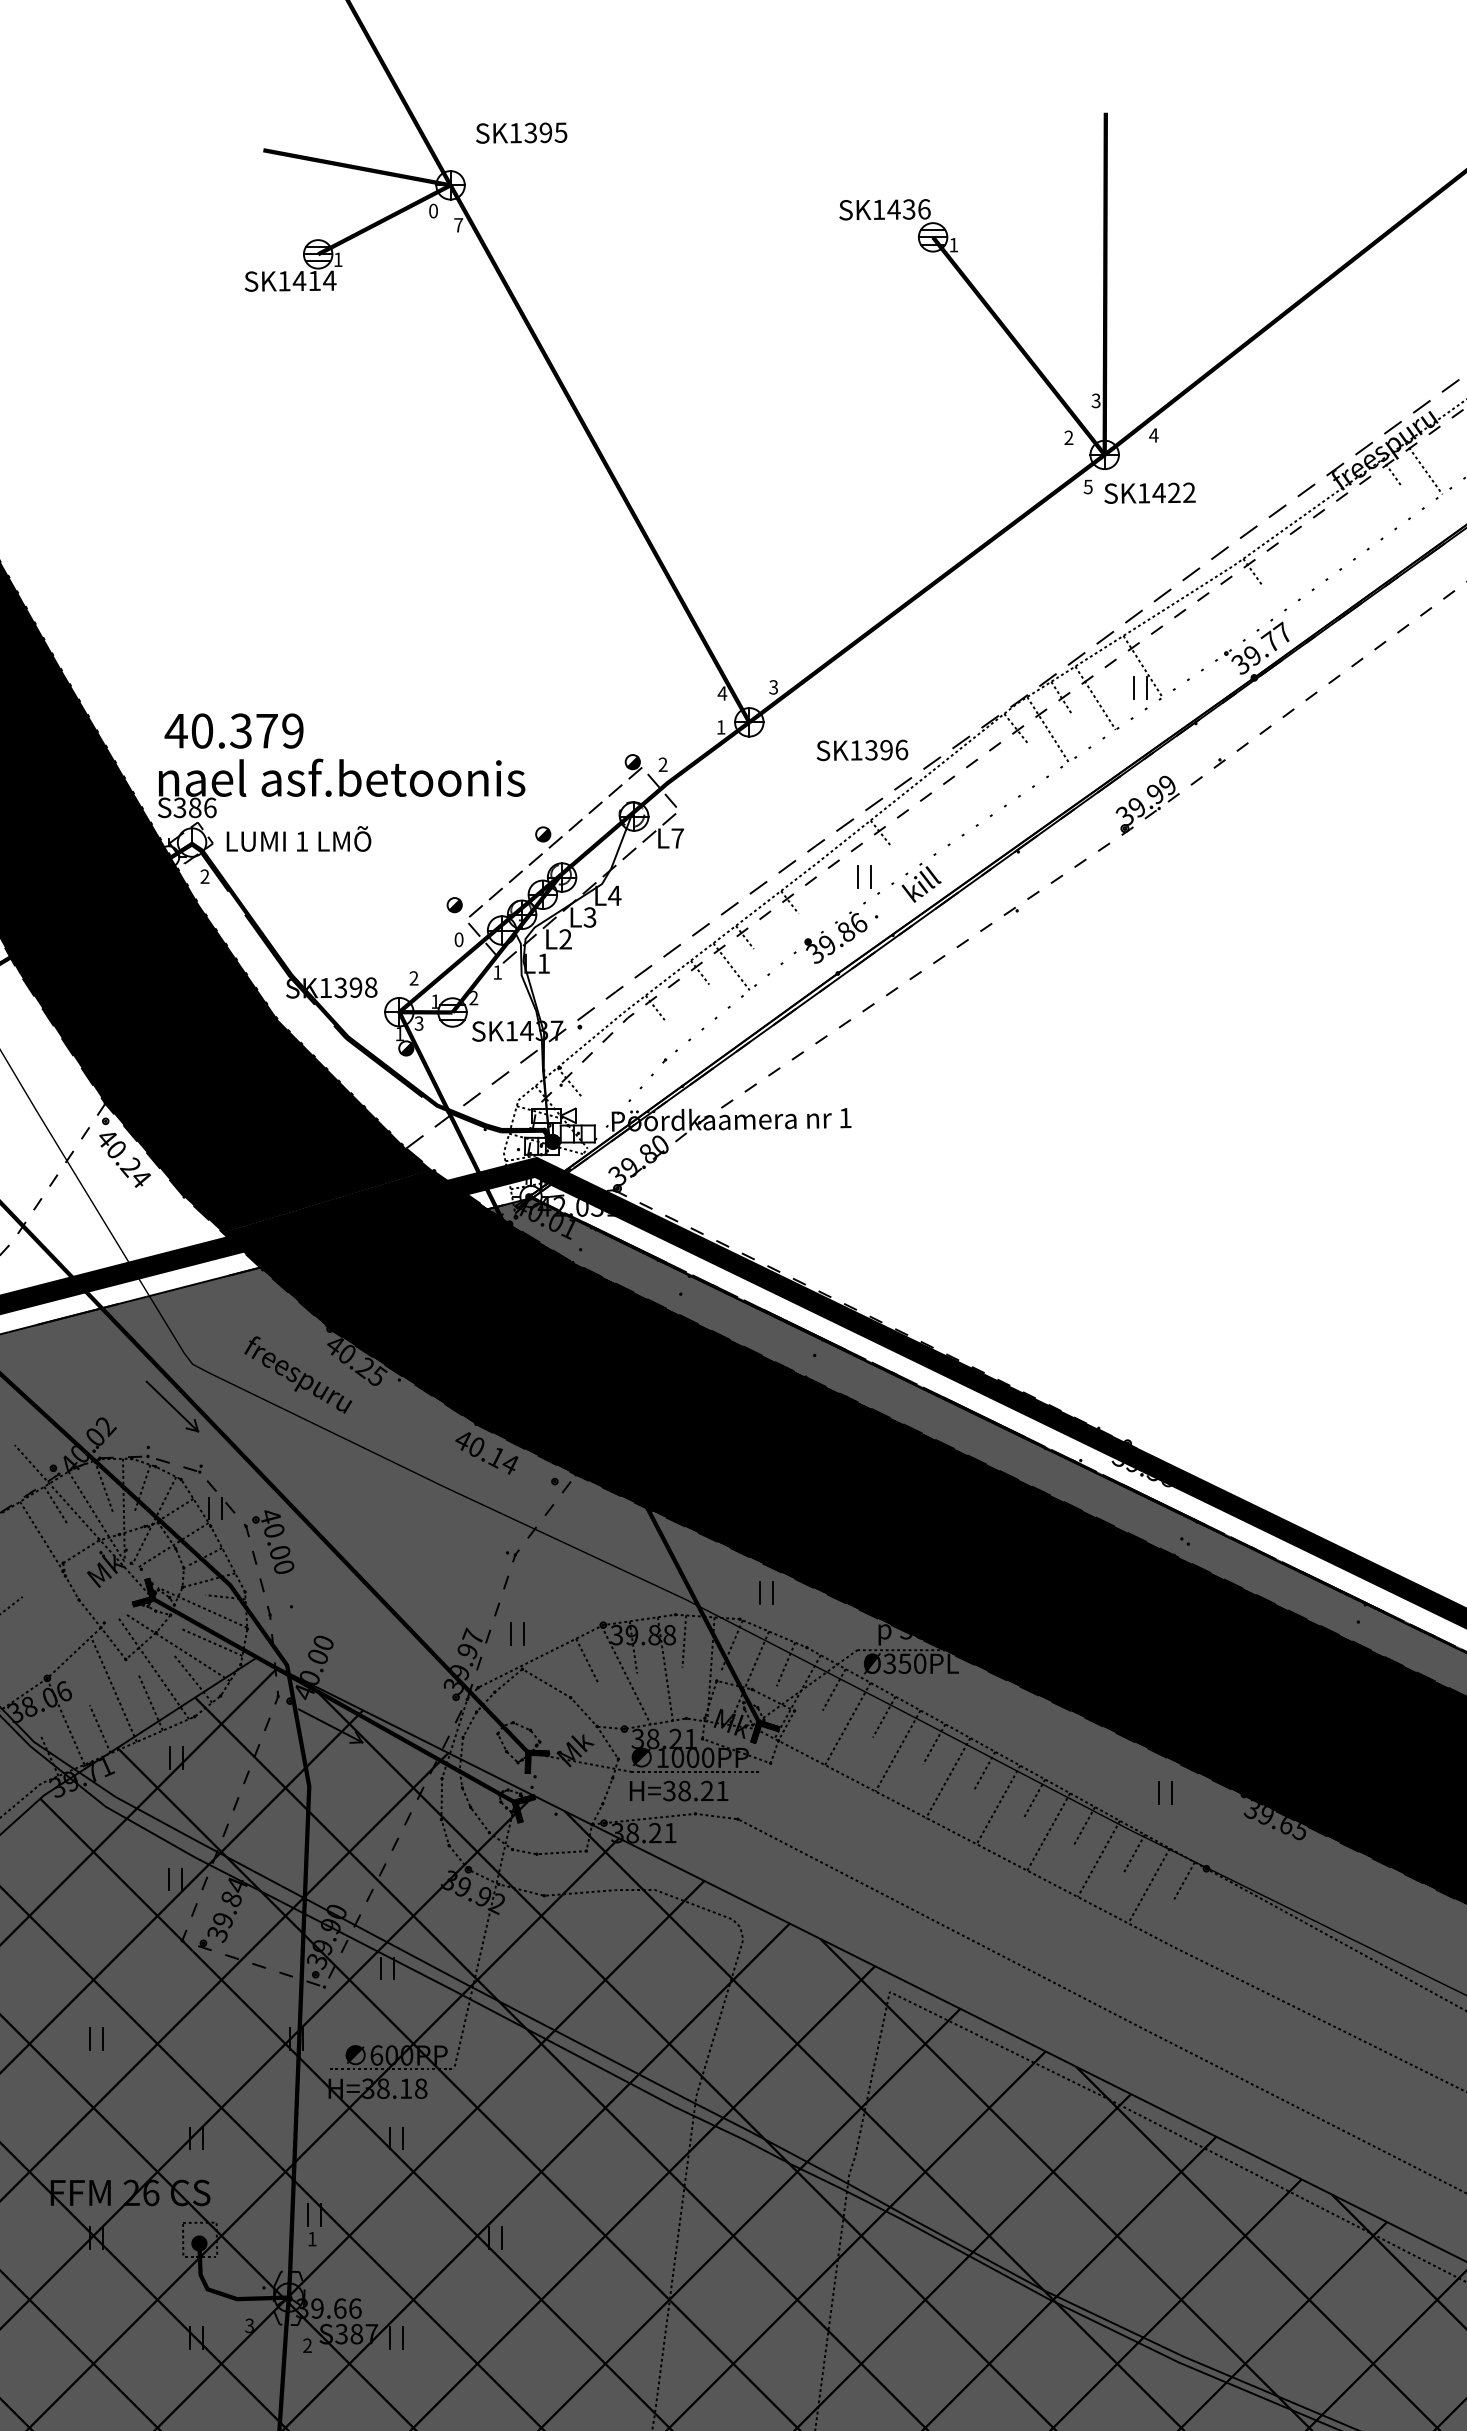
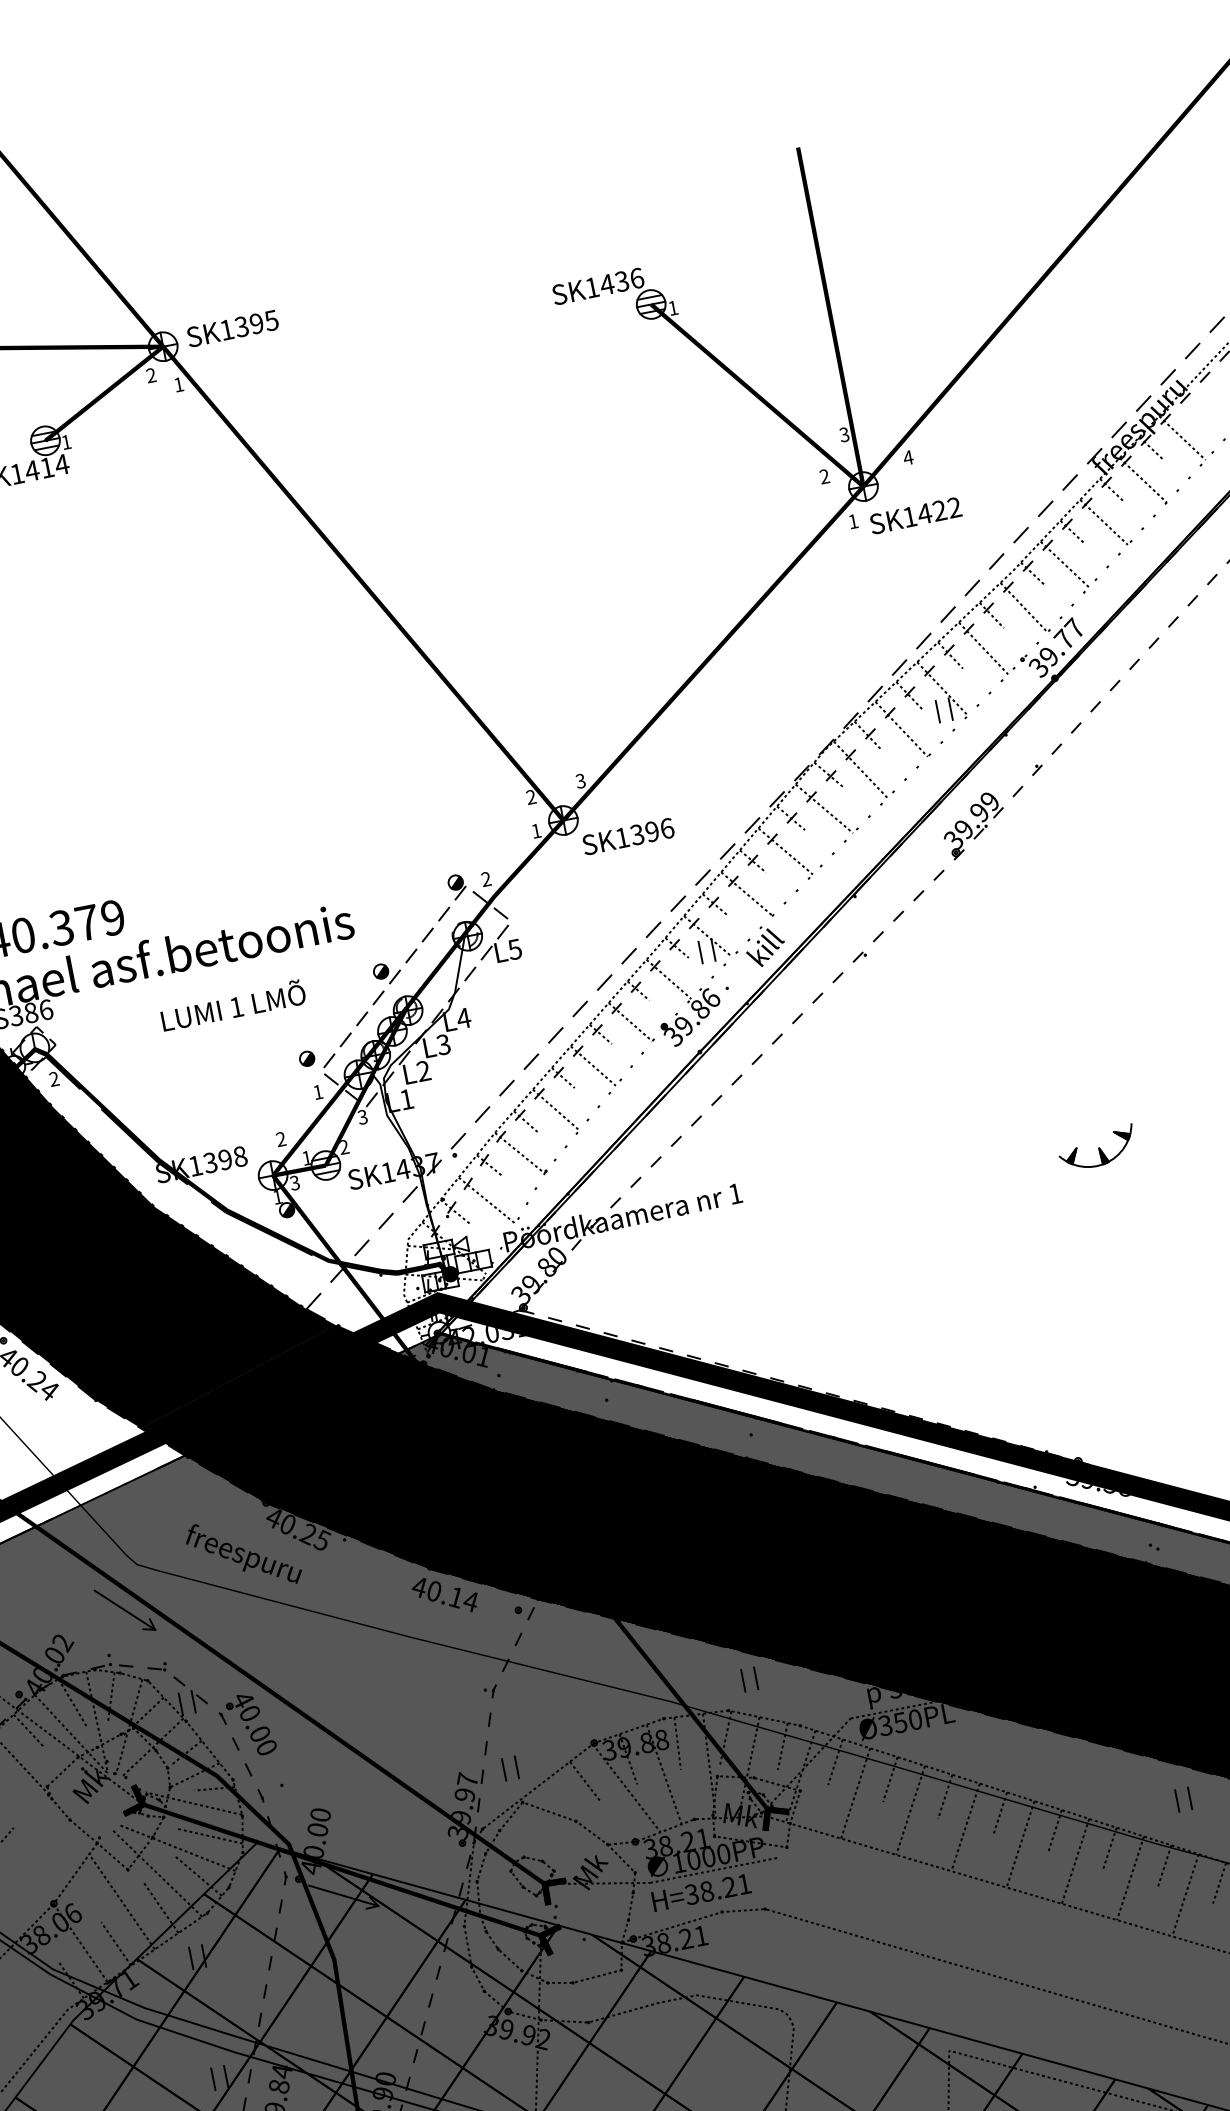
text: (521, 132) -> (232, 328), moved
text: (433, 210) -> (151, 374), 0 -> 2
text: (458, 225) -> (178, 384), 7 -> 1
text: (1087, 486) -> (852, 521), 5 -> 1
line: (1377, 502) -> (1142, 480), added
line: (1345, 505) -> (1111, 489), added
line: (1331, 535) -> (1103, 522), added
line: (1298, 538) -> (1071, 531), added
line: (1285, 568) -> (1064, 563), added
line: (1237, 602) -> (1023, 606), added
line: (1204, 604) -> (991, 615), added
line: (1156, 635) -> (949, 655), added
line: (1190, 635) -> (983, 648), added
line: (1109, 666) -> (909, 695), added
text: (722, 693) -> (531, 797), 4 -> 2
text: (862, 750) -> (628, 836), moved
line: (1005, 760) -> (824, 808), added
line: (970, 763) -> (790, 818), added
line: (959, 794) -> (785, 851), added
line: (925, 797) -> (752, 860), added
line: (913, 828) -> (746, 893), added
text: (298, 838) -> (232, 1004), moved
text: (677, 838) -> (514, 949), L7 -> L5
line: (867, 862) -> (707, 936), added
line: (835, 867) -> (676, 947), added
line: (821, 896) -> (668, 978), added
line: (775, 930) -> (629, 1021), added
text: (458, 939) -> (317, 1092), 0 -> 1
text: (497, 972) -> (362, 1117), 1 -> 3
line: (686, 1002) -> (555, 1110), added
line: (643, 1037) -> (519, 1153), added
line: (612, 1044) -> (490, 1166), added
line: (602, 1077) -> (487, 1200), added
part: (1205, 1142) -> (1096, 1148), added

